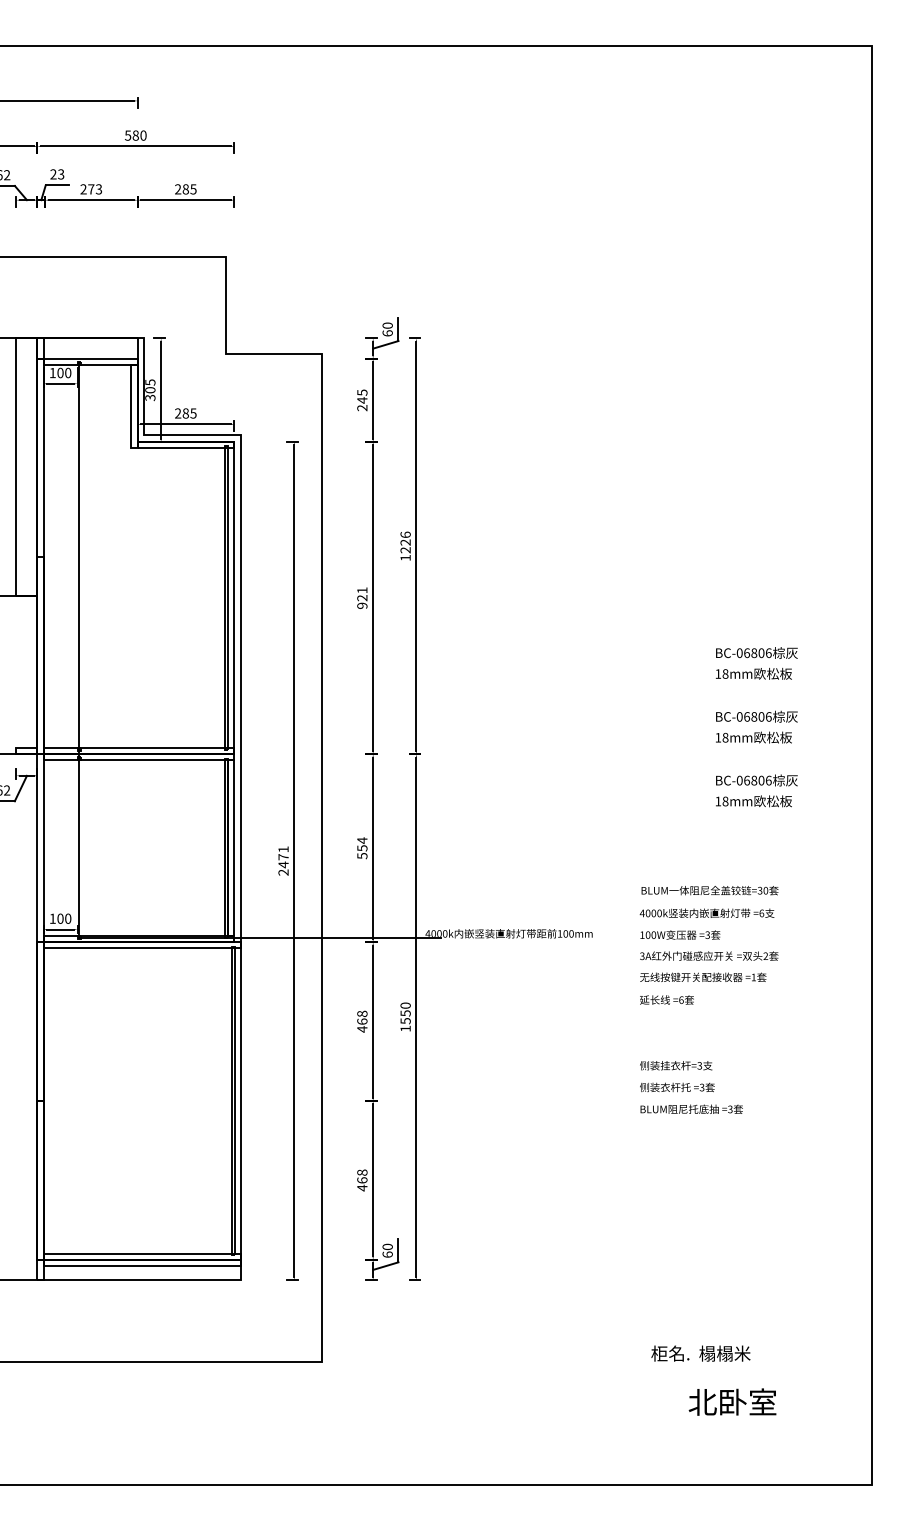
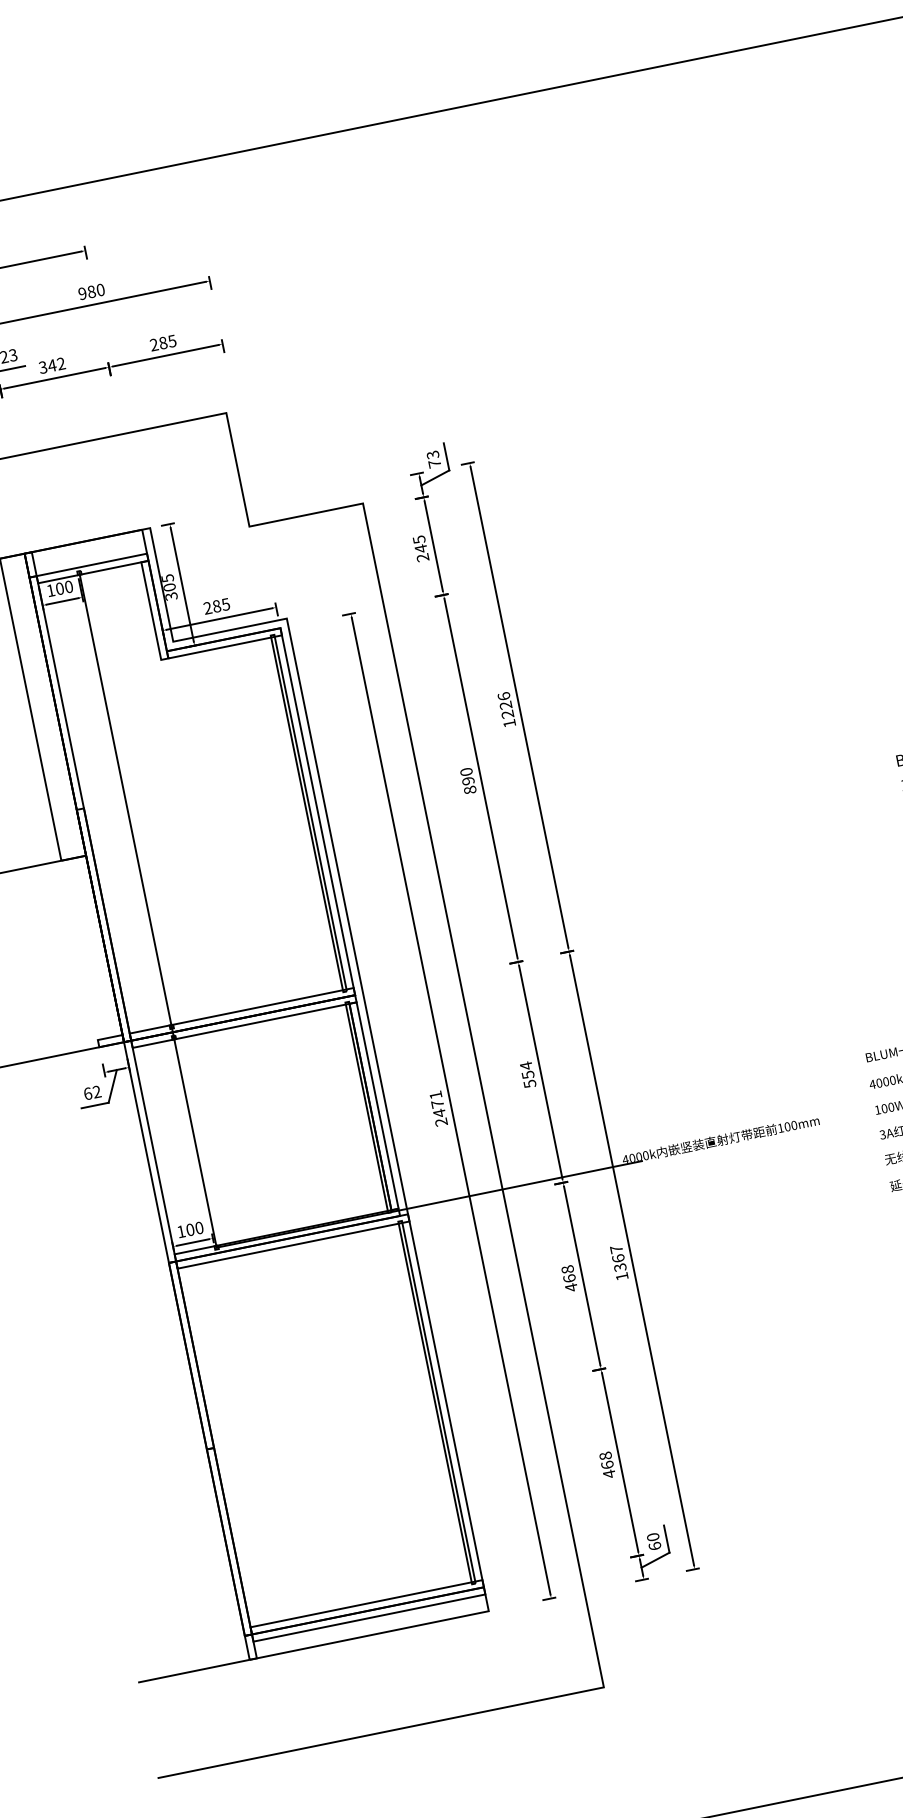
text: (127, 135) -> (81, 293), 580 -> 980
text: (91, 189) -> (52, 365), 273 -> 342
text: (387, 329) -> (433, 459), 60 -> 73
text: (362, 597) -> (468, 780), 921 -> 890
text: (405, 1012) -> (618, 1257), 1550 -> 1367

